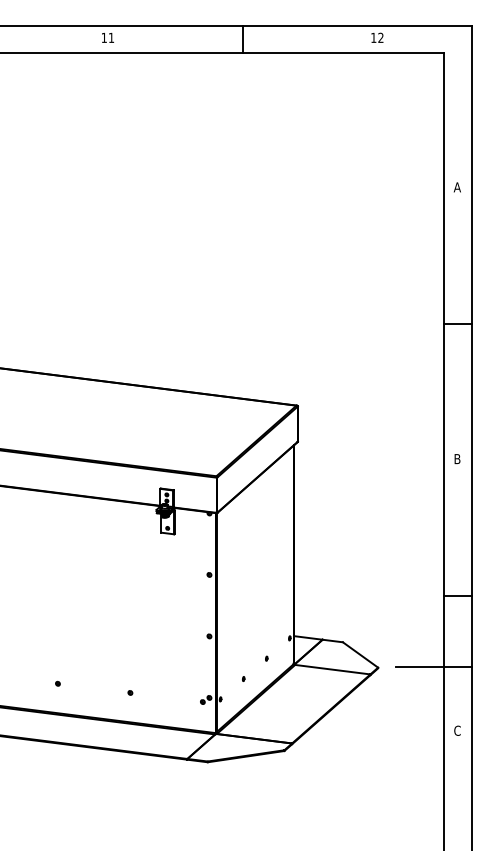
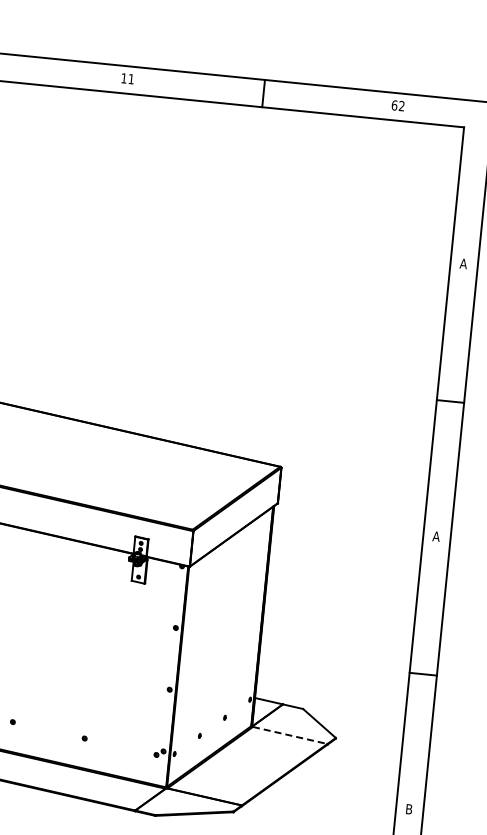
text: (373, 37) -> (394, 105), 12 -> 62
text: (456, 459) -> (435, 536), B -> A
line: (433, 666) -> (391, 742), removed
line: (332, 669) -> (289, 735), solid -> dashed
text: (457, 730) -> (409, 809), C -> B

